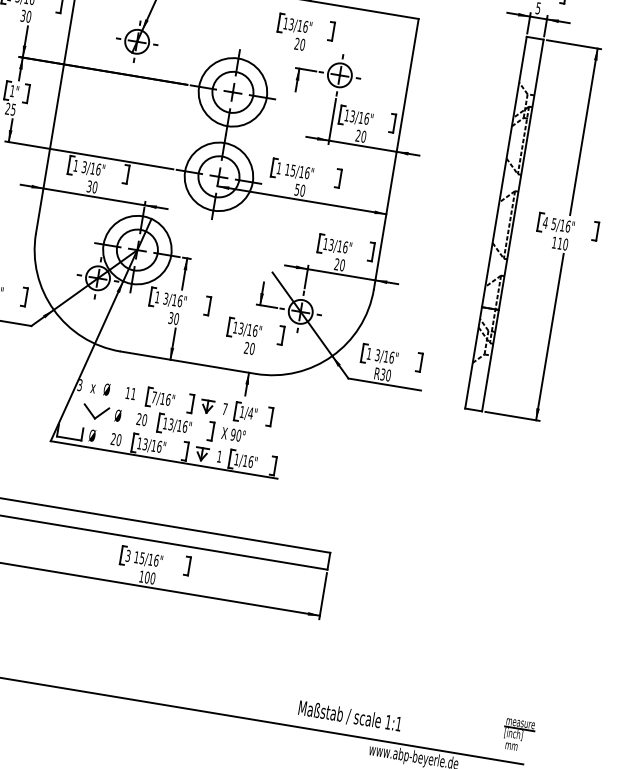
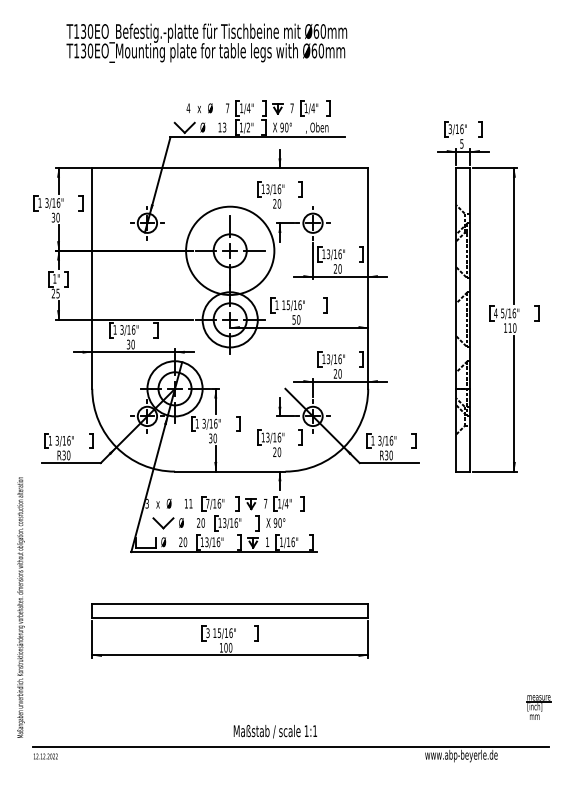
circle: (232, 91) -> (229, 250), size x1.6
text: (350, 716) -> (275, 731), moved
part: (518, 735) -> (538, 707), moved

